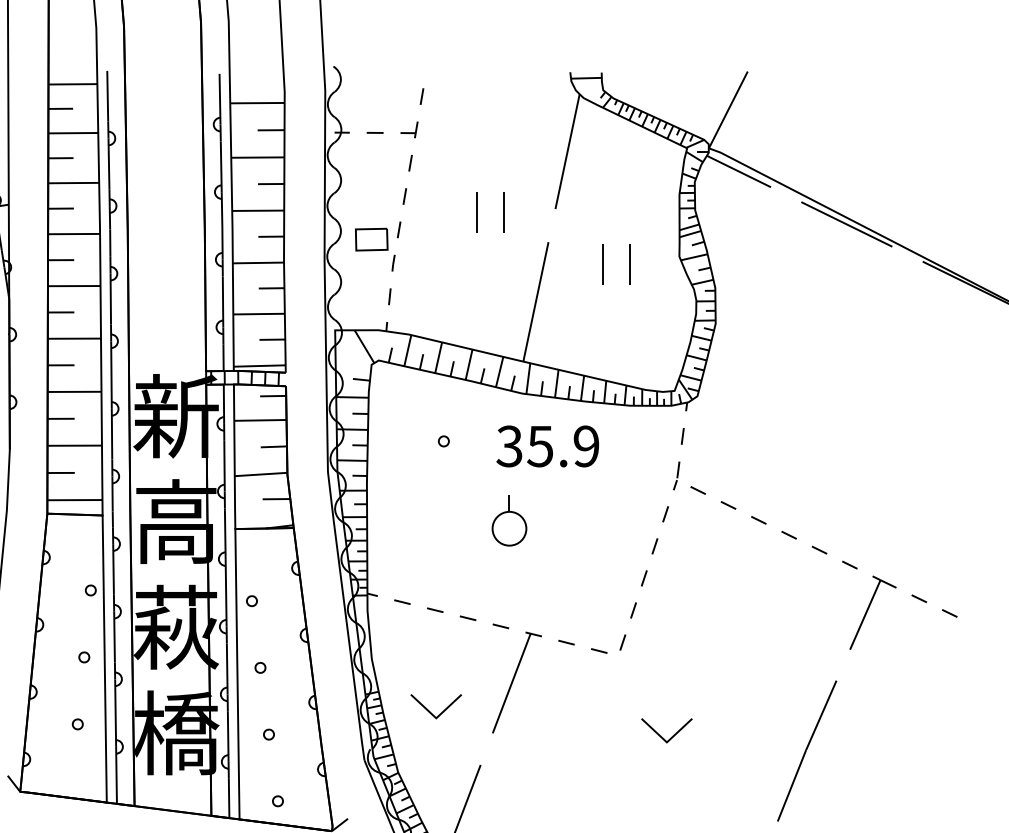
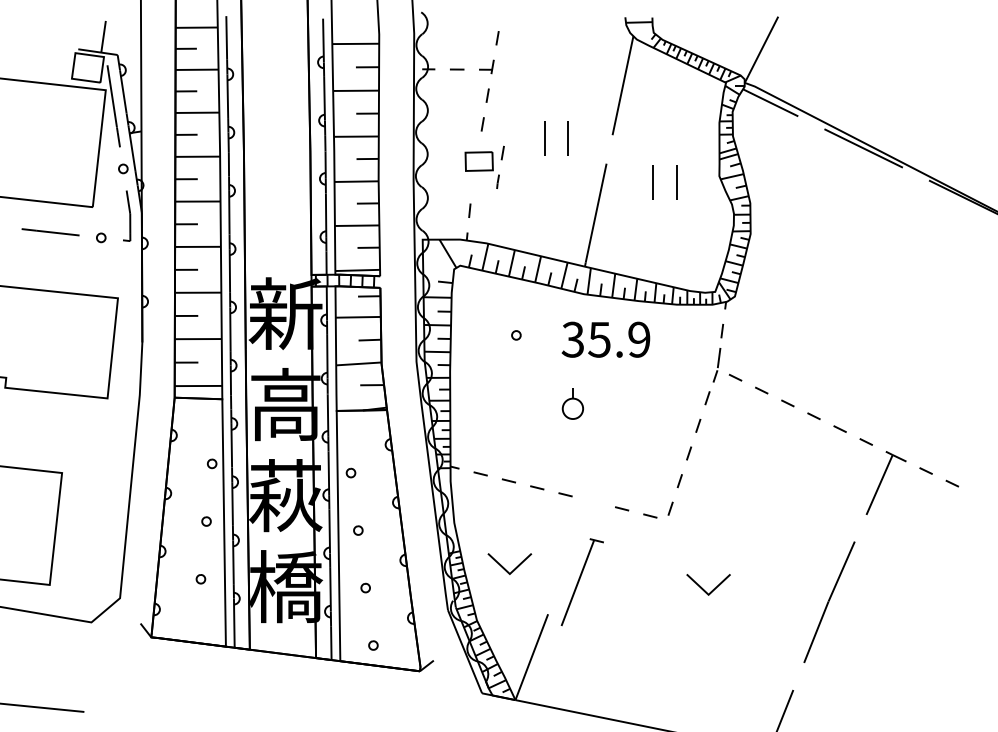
part: (377, 245) -> (484, 166), moved
part: (676, 475) -> (716, 364), size x1.4
part: (508, 521) -> (572, 404), size x0.7
part: (515, 682) -> (581, 582), moved

